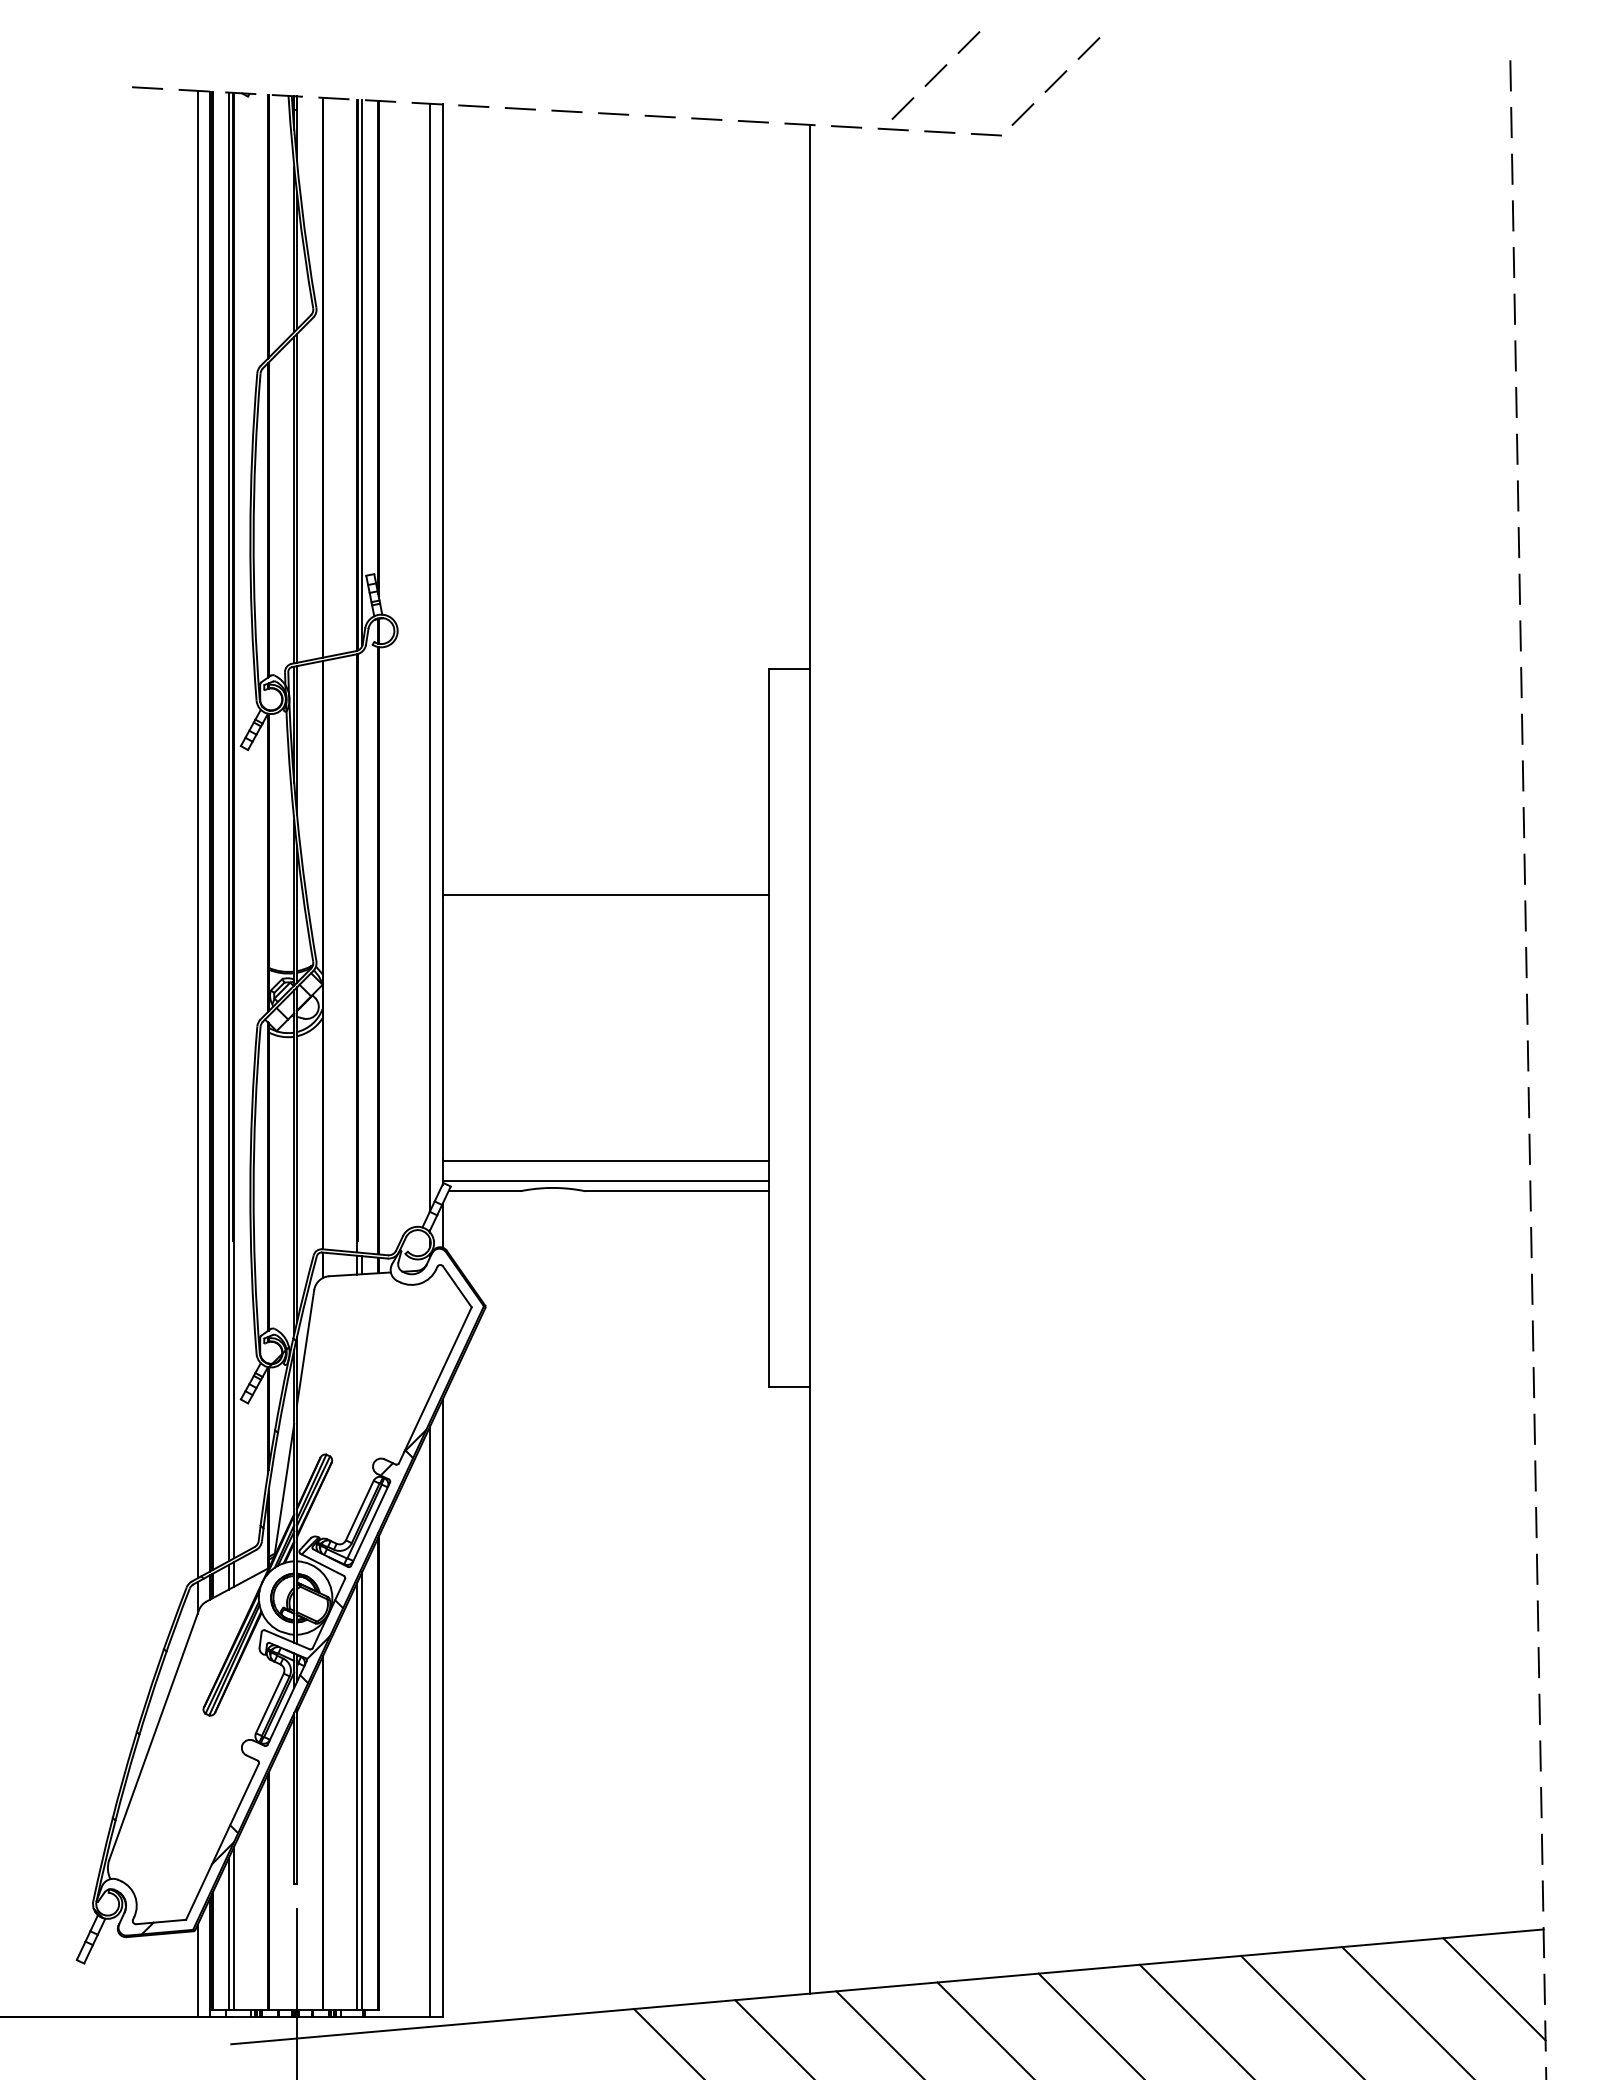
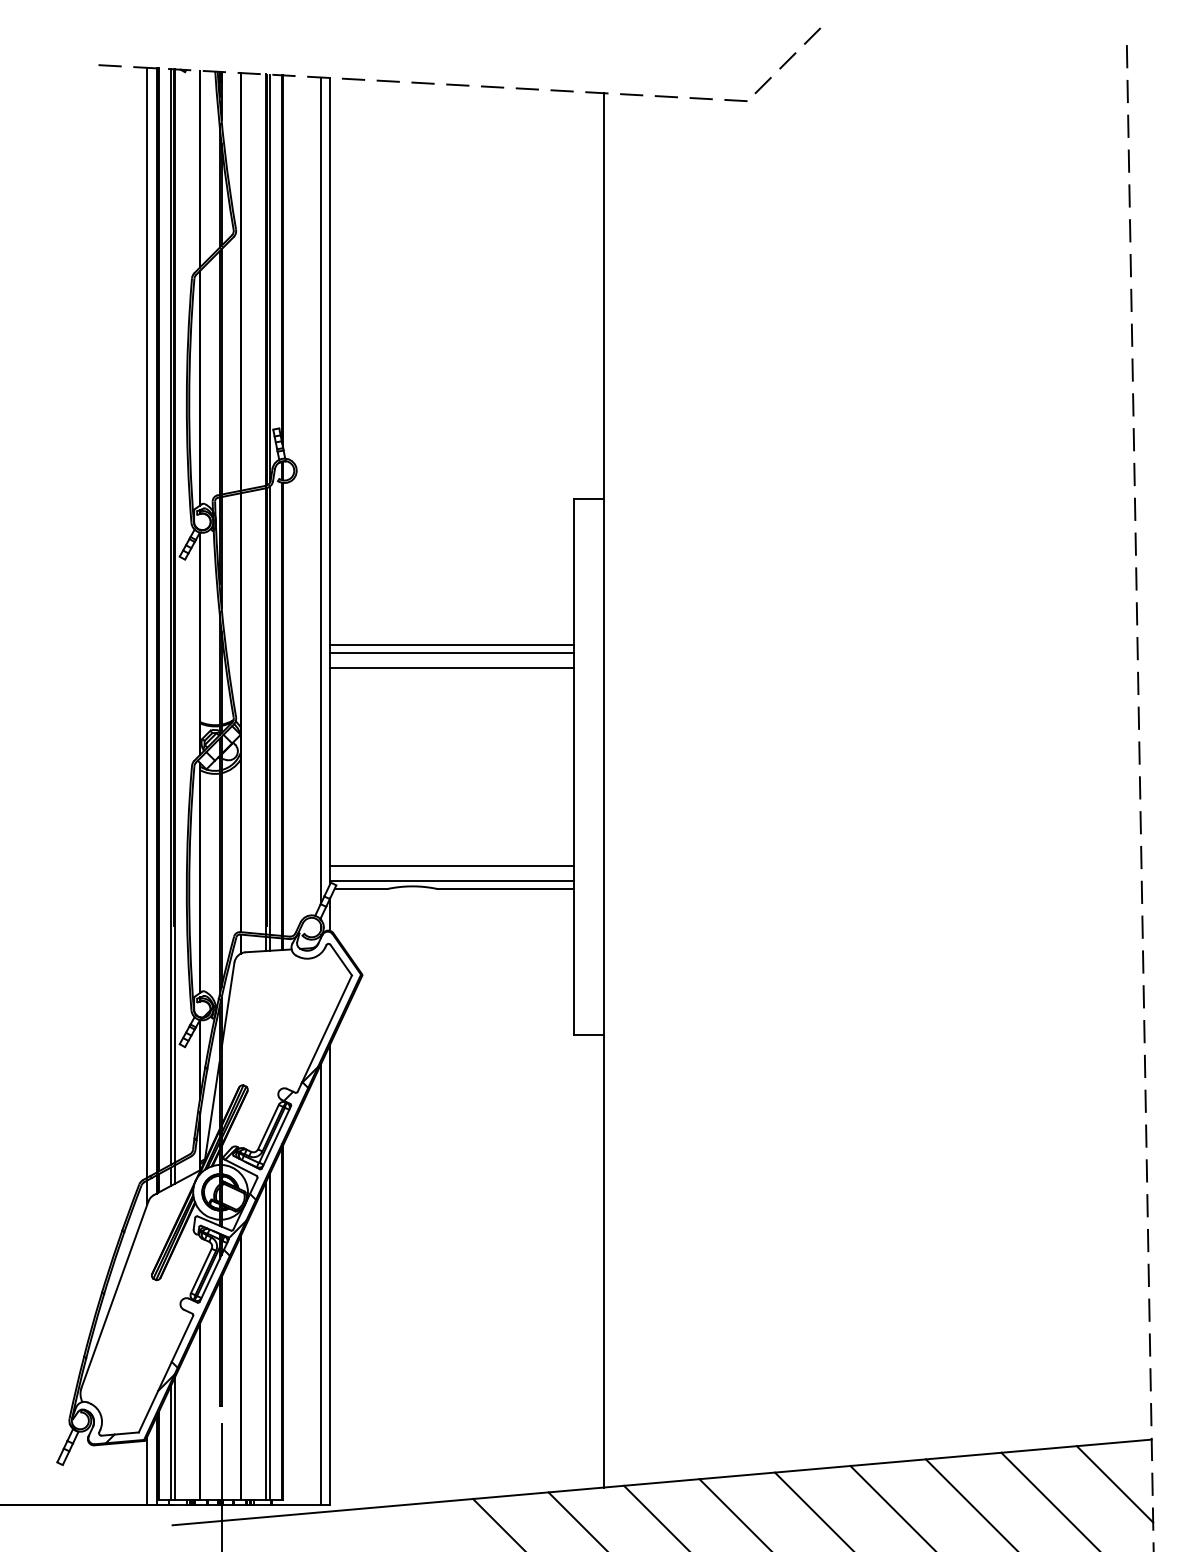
line: (935, 75) -> (697, 56), removed
line: (605, 864) -> (451, 645), added
line: (605, 875) -> (451, 653), added
line: (362, 951) -> (270, 709), added

